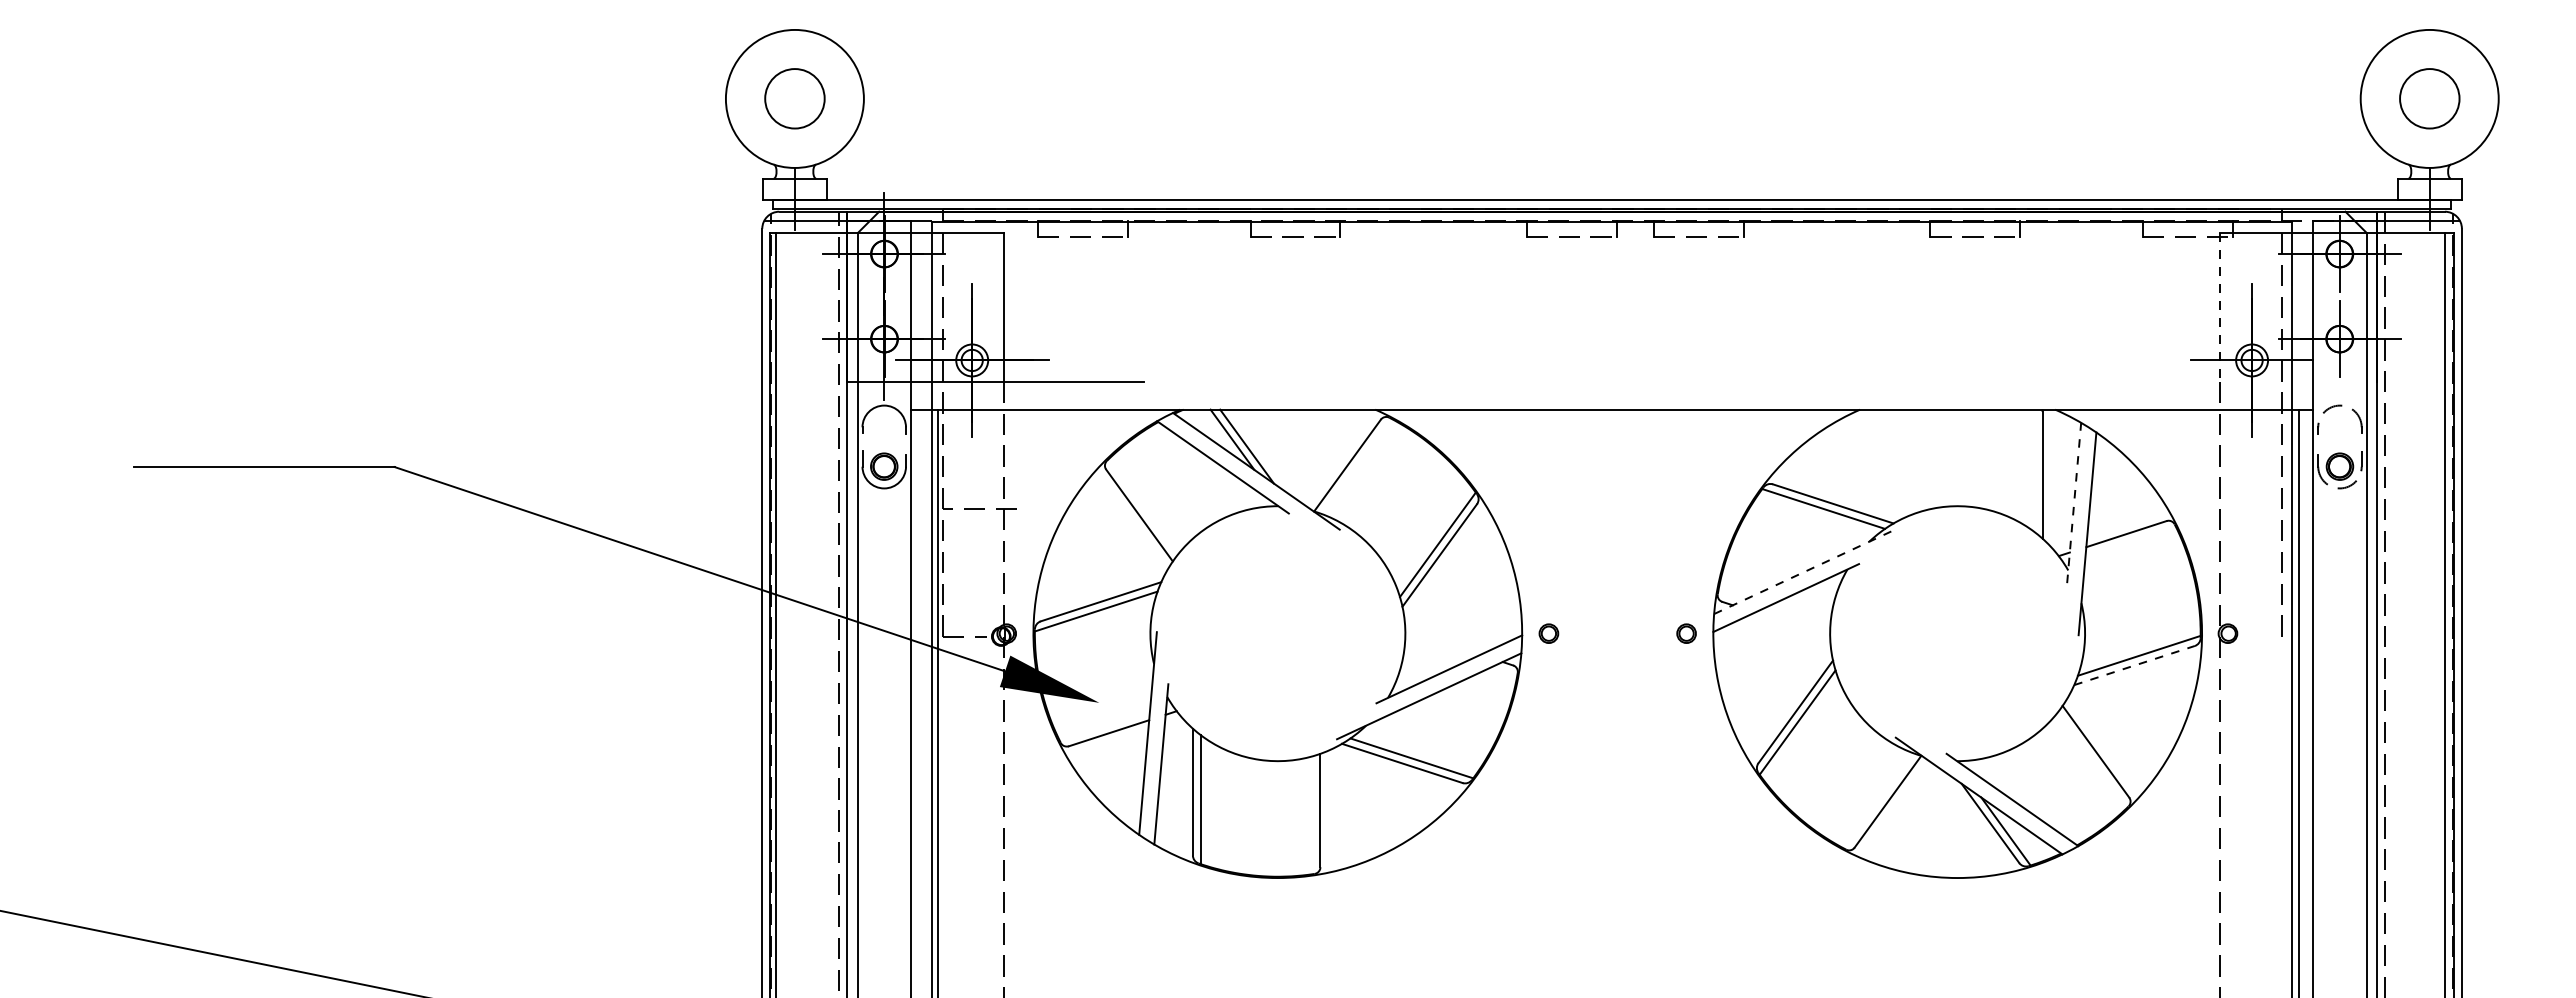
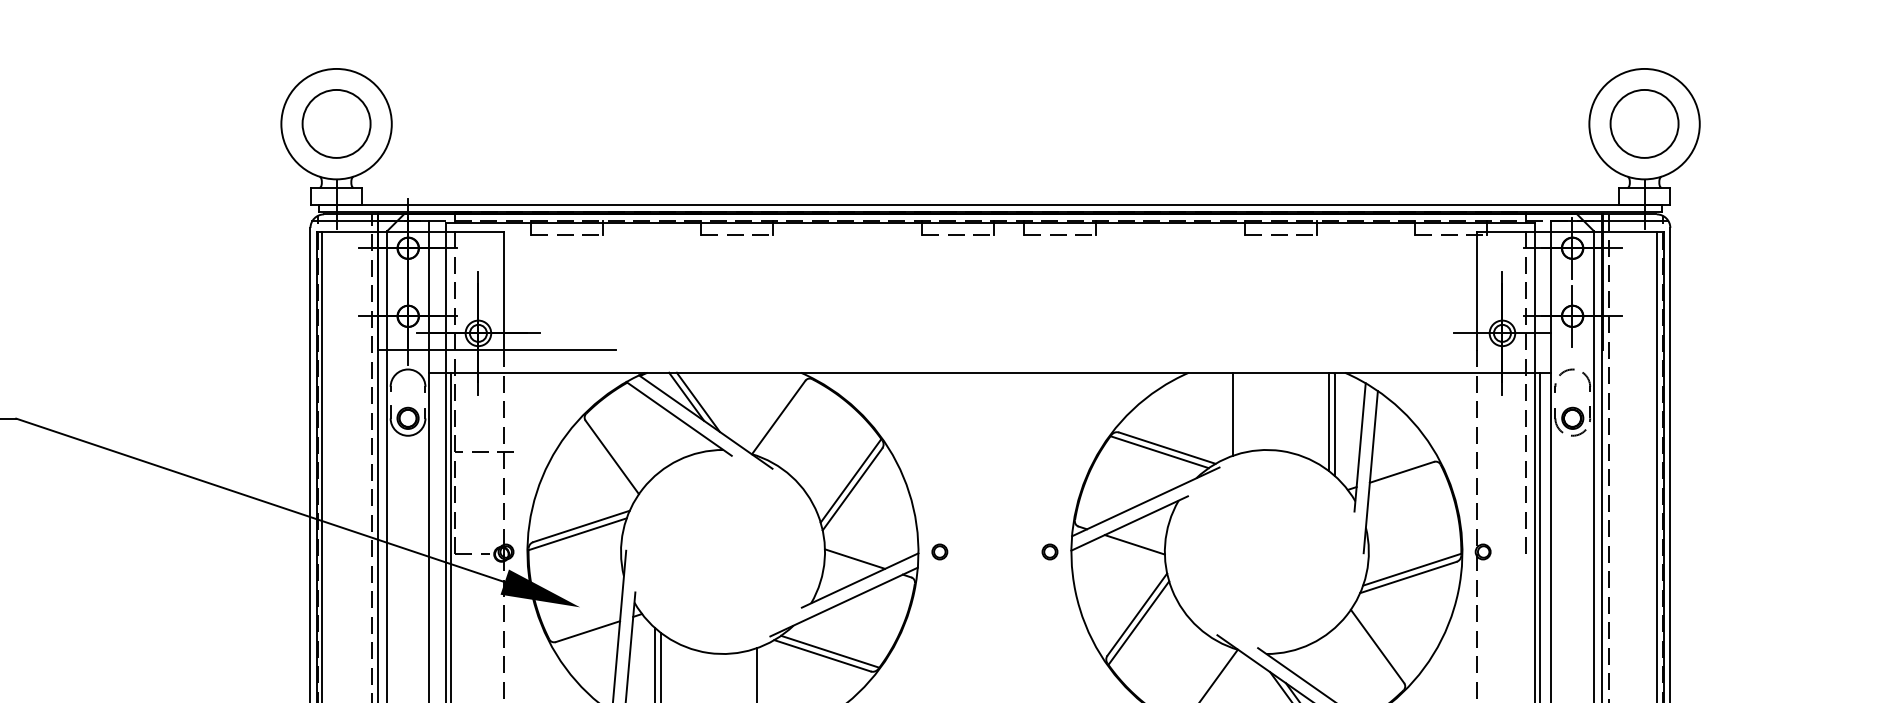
circle: (794, 98) -> (336, 123), size x1.43
circle: (2429, 98) -> (1644, 123), size x1.43
line: (2220, 308) -> (1477, 291), dashed -> solid
line: (1915, 461) -> (1233, 414), added
line: (2034, 470) -> (1328, 421), added
line: (2074, 502) -> (1360, 447), dashed -> solid
line: (1806, 571) -> (1145, 502), dashed -> solid
line: (1792, 624) -> (1134, 544), added
line: (1442, 642) -> (854, 559), added
line: (2134, 665) -> (1408, 577), dashed -> solid

